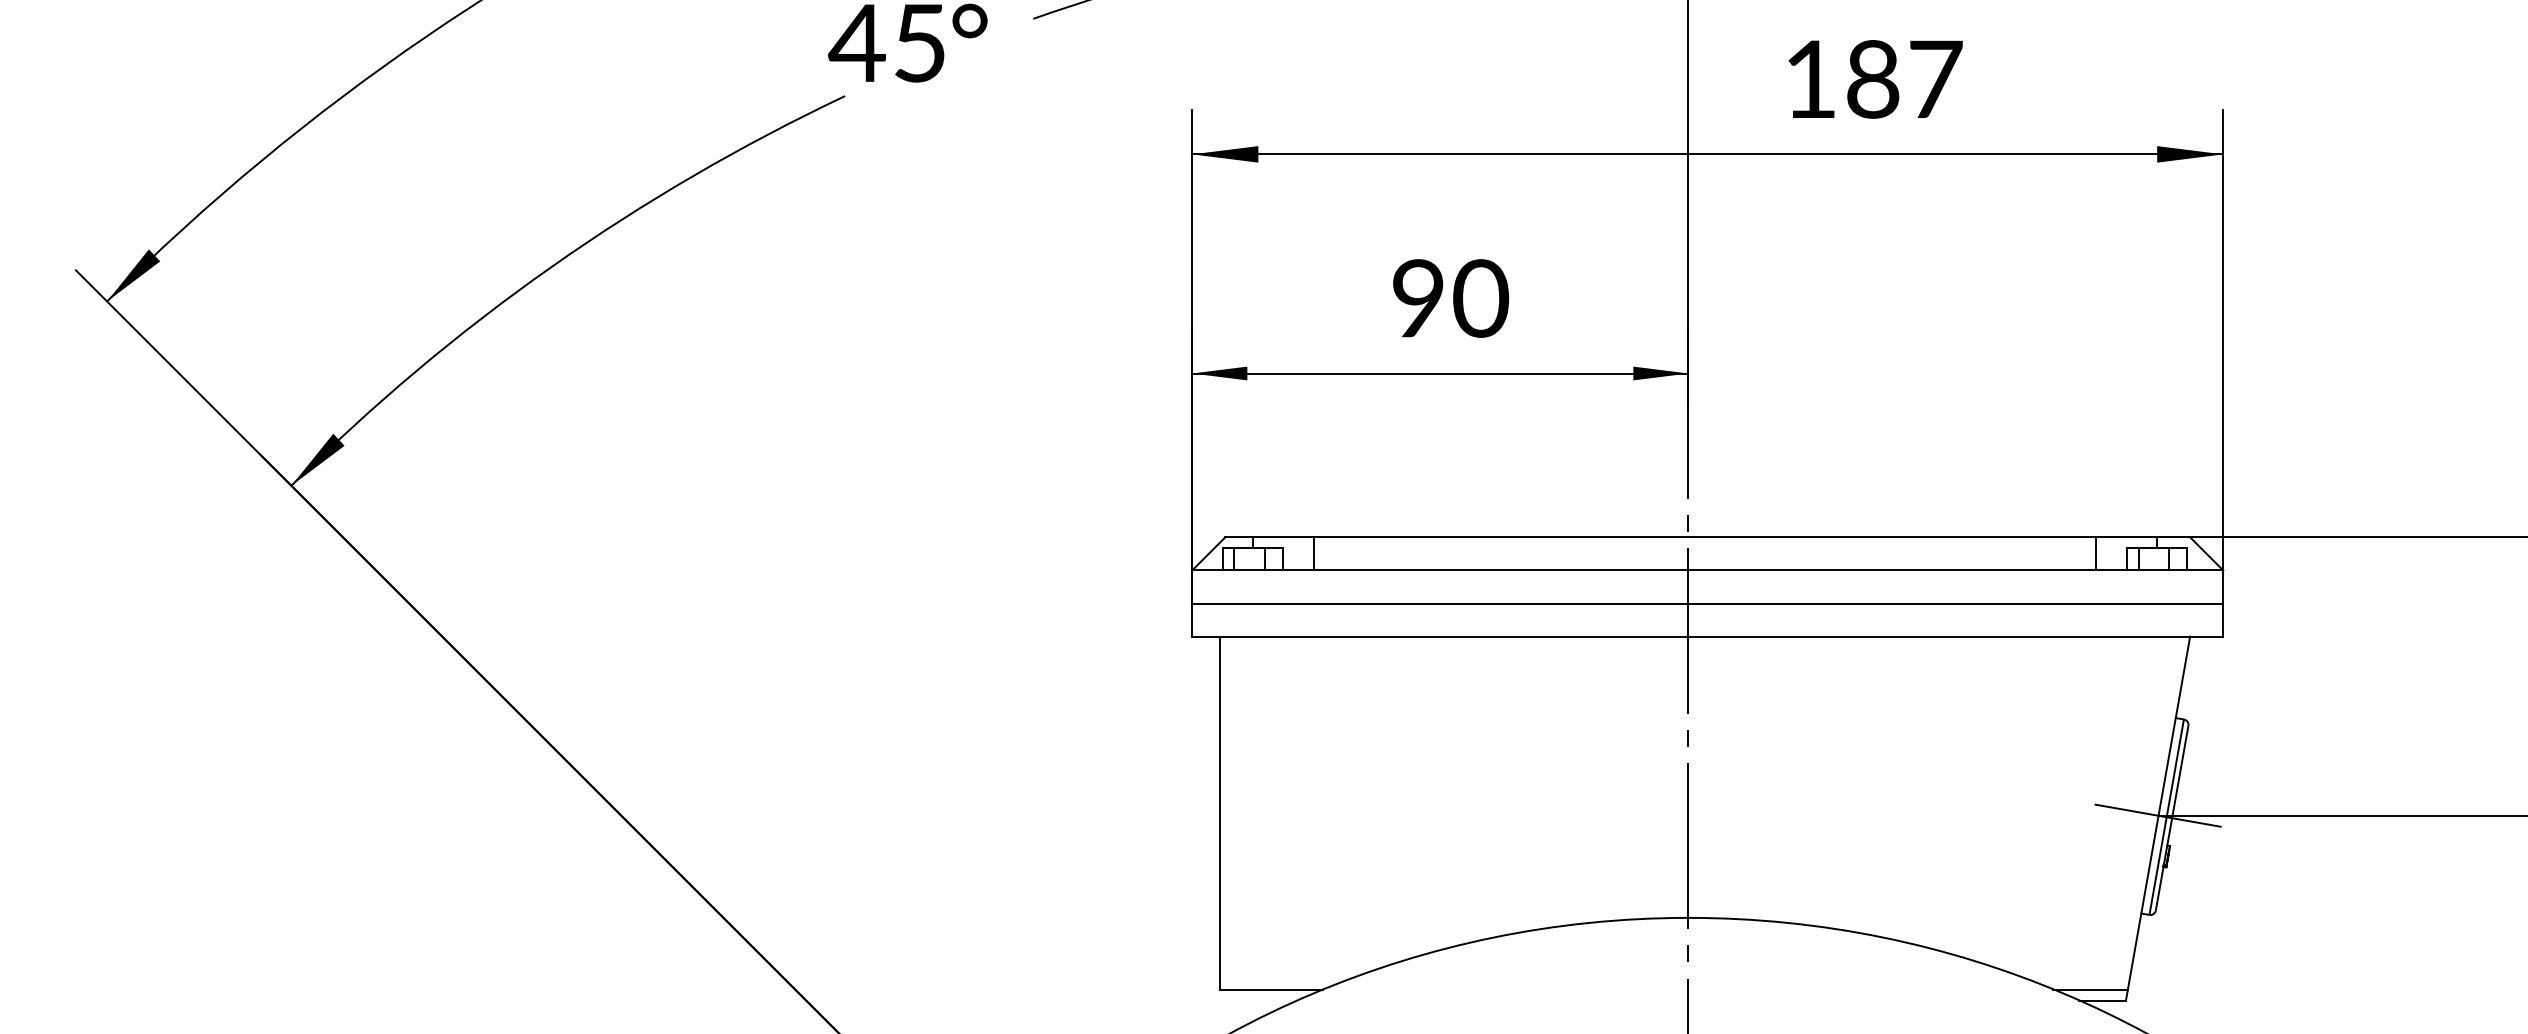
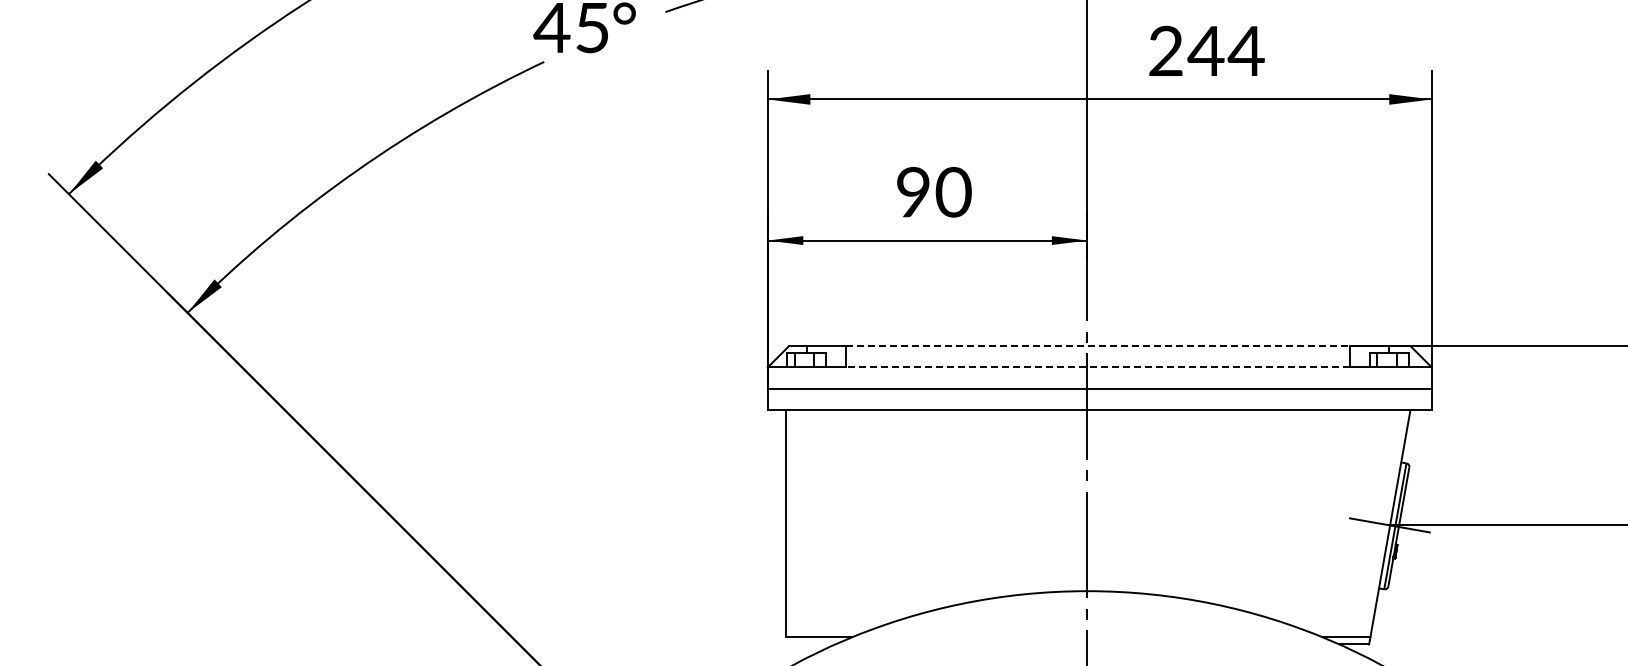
text: (1873, 78) -> (1206, 50), 187 -> 244
line: (1705, 537) -> (1098, 346), solid -> dashed
line: (1704, 570) -> (1097, 367), solid -> dashed

